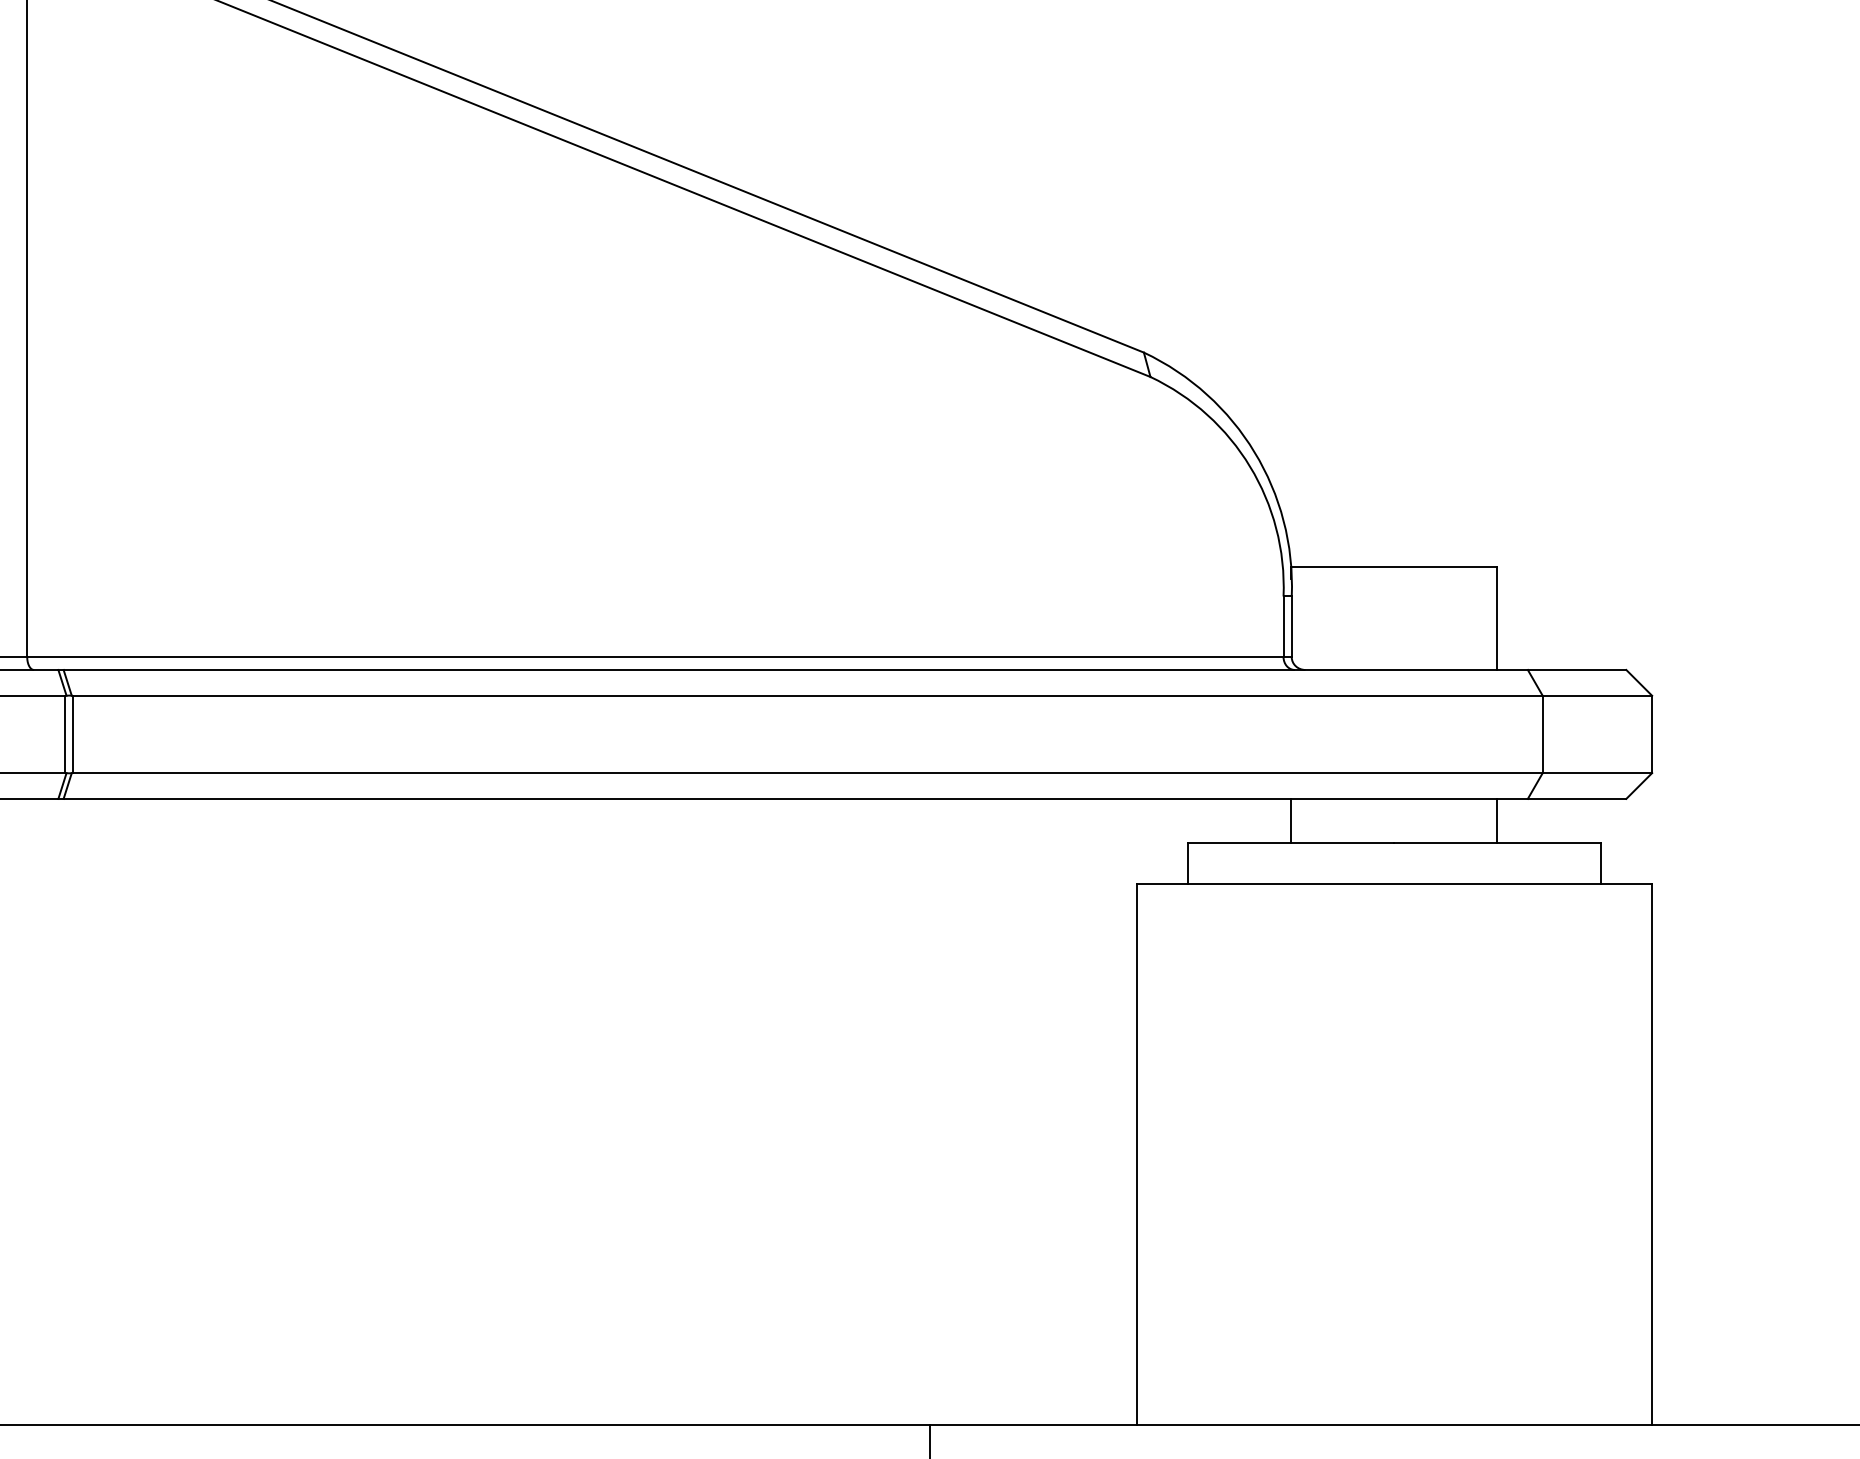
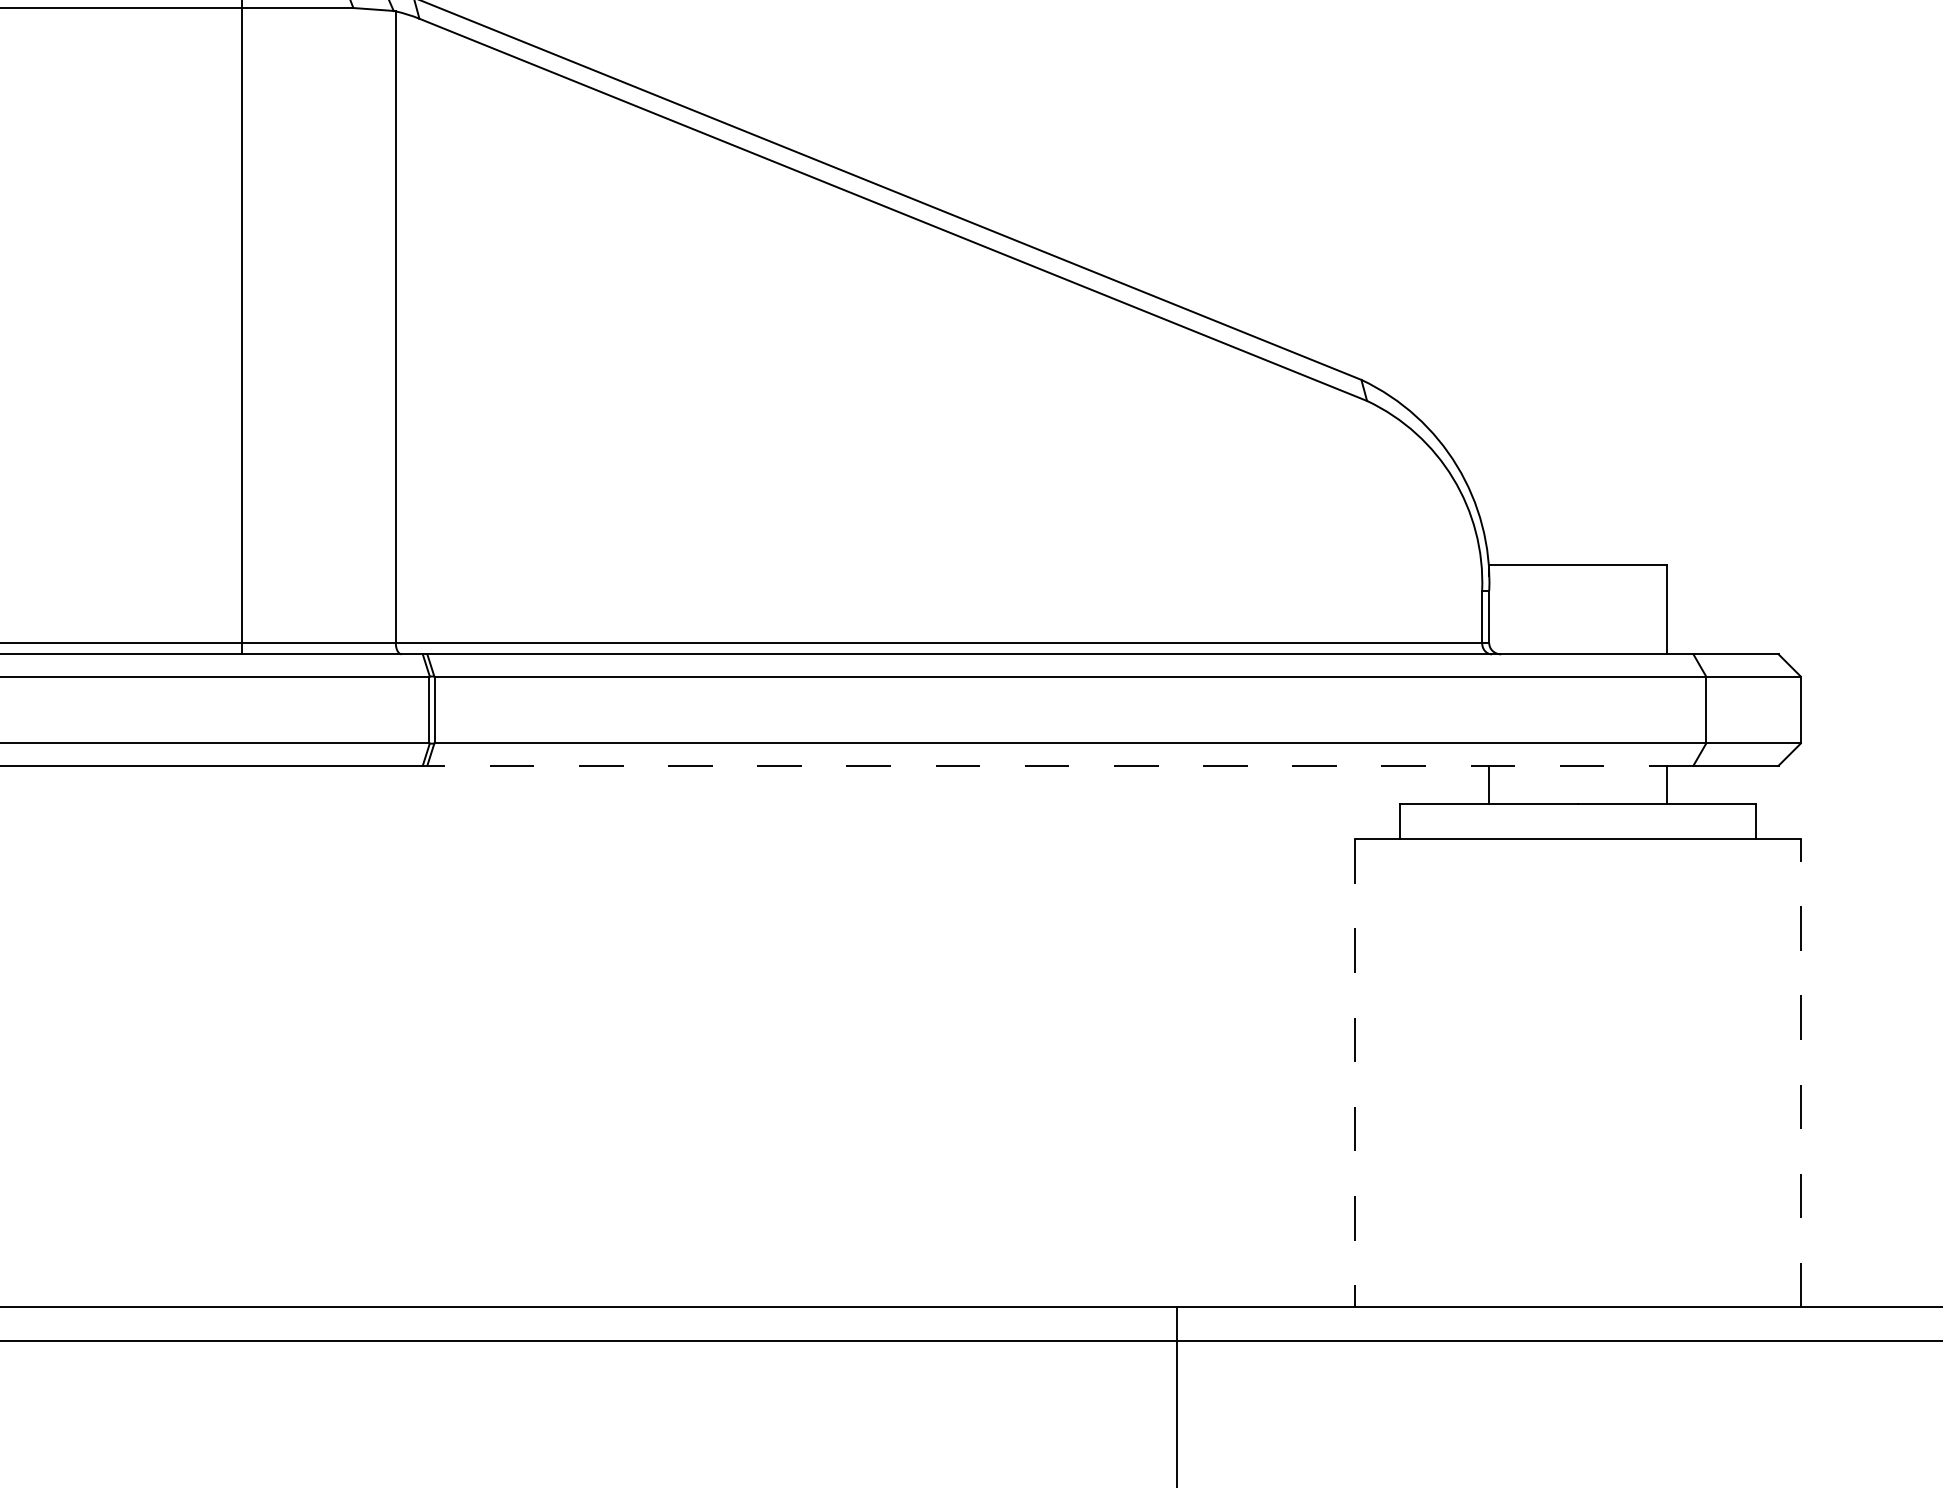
line: (794, 798) -> (1059, 765), solid -> dashed
line: (1651, 1153) -> (1800, 1072), solid -> dashed
line: (1137, 1154) -> (1355, 1073), solid -> dashed

